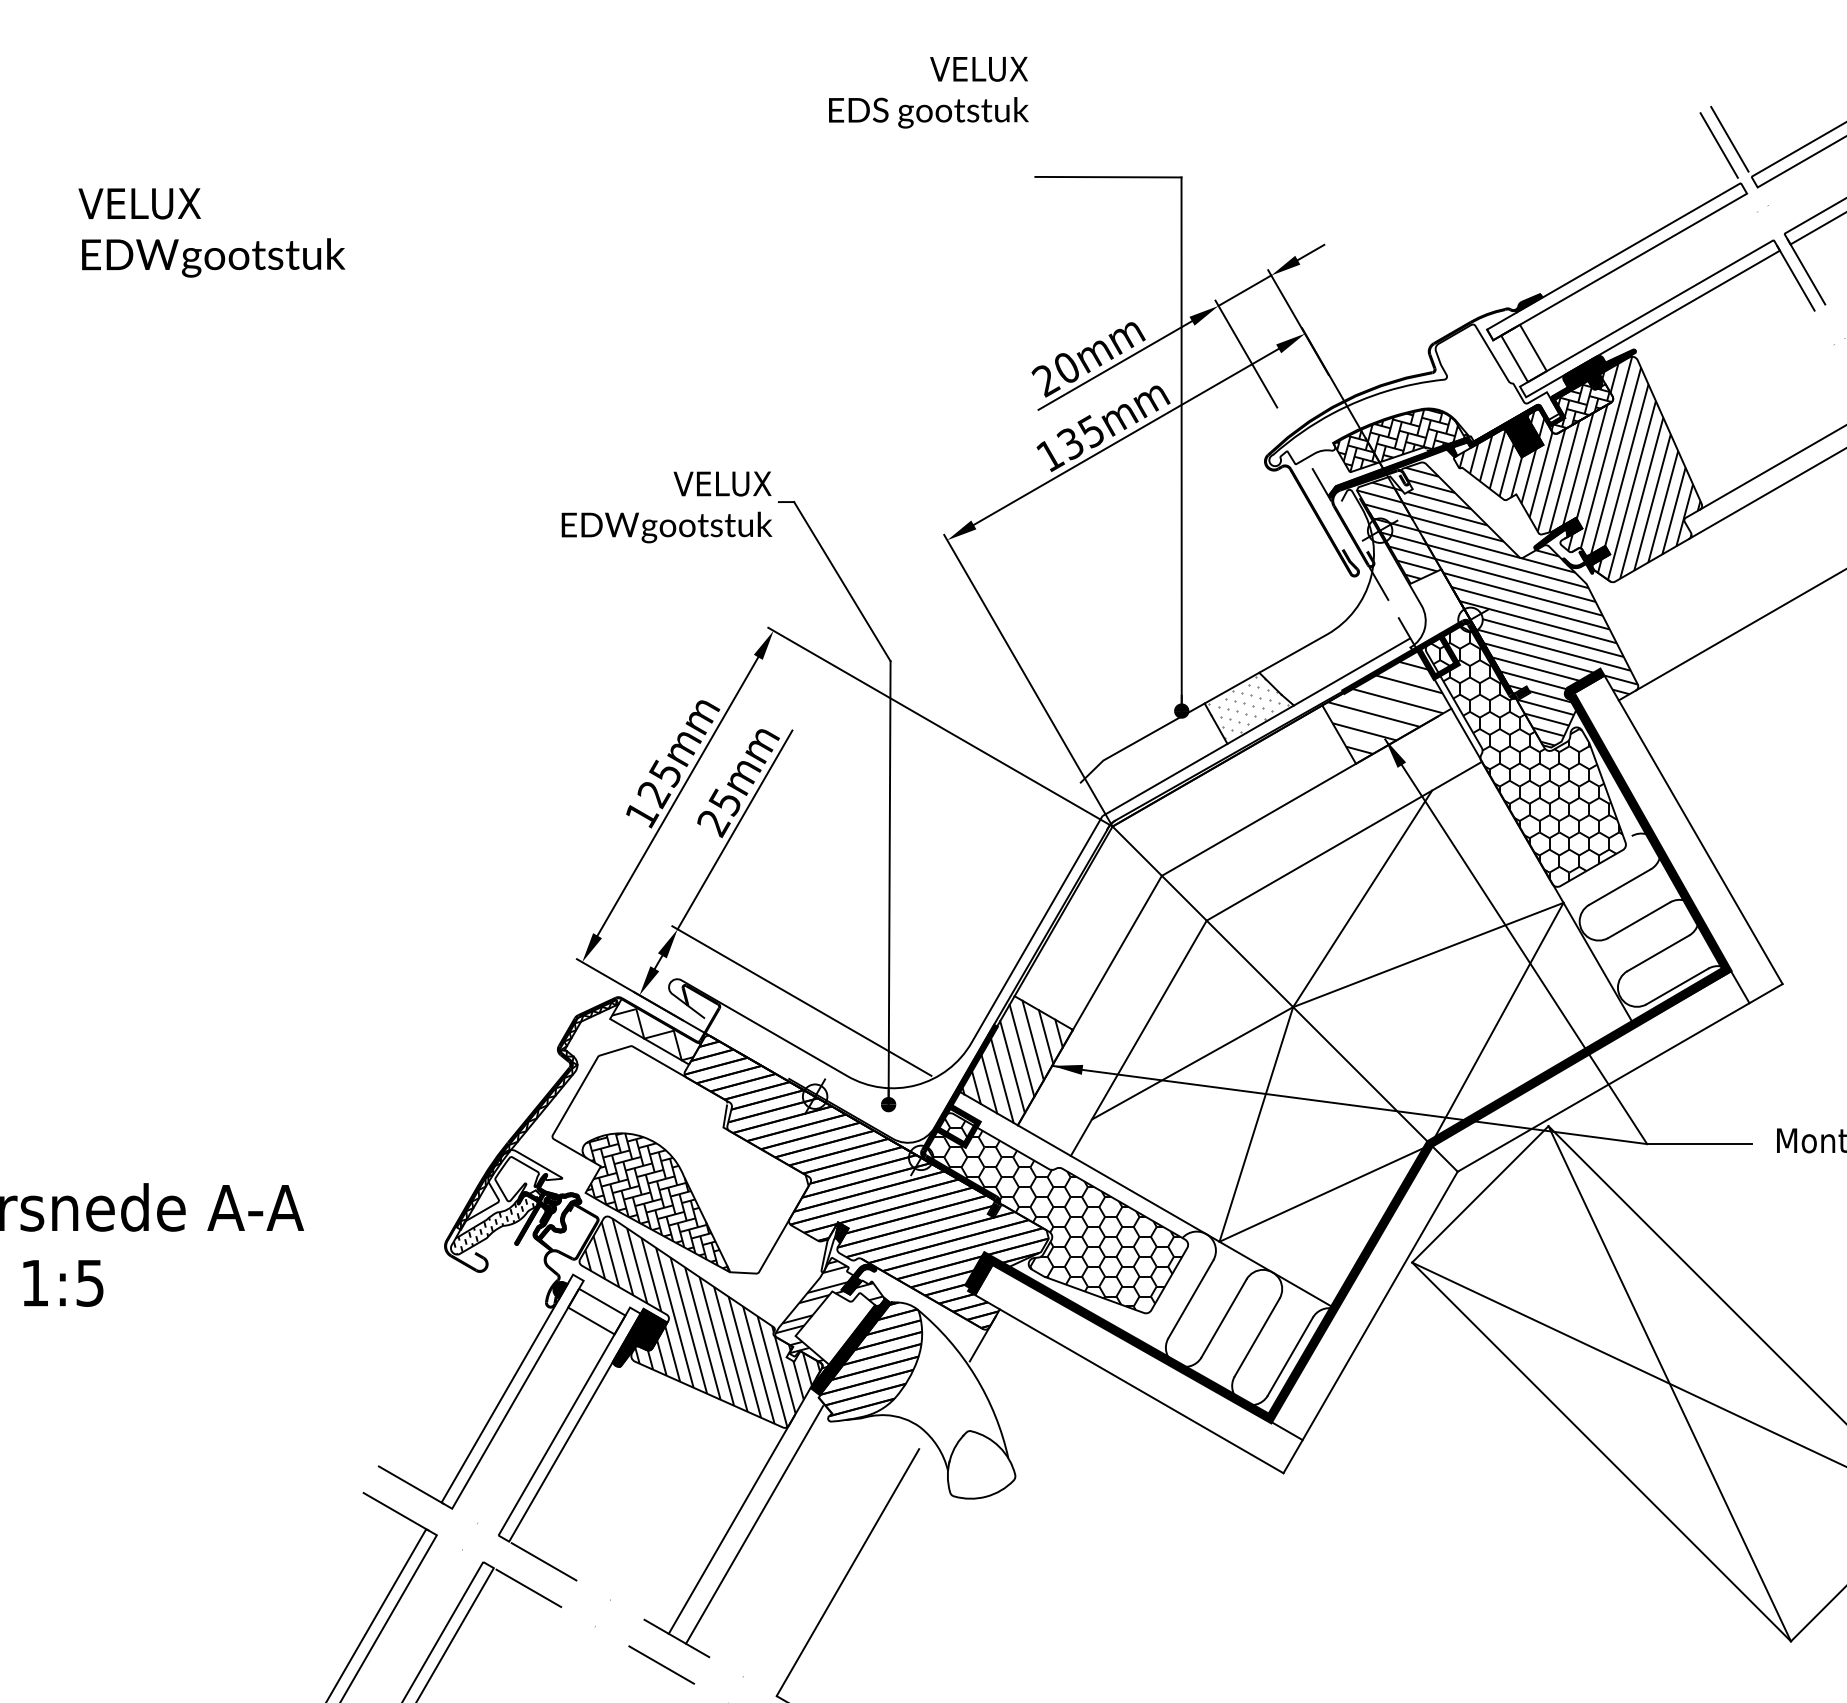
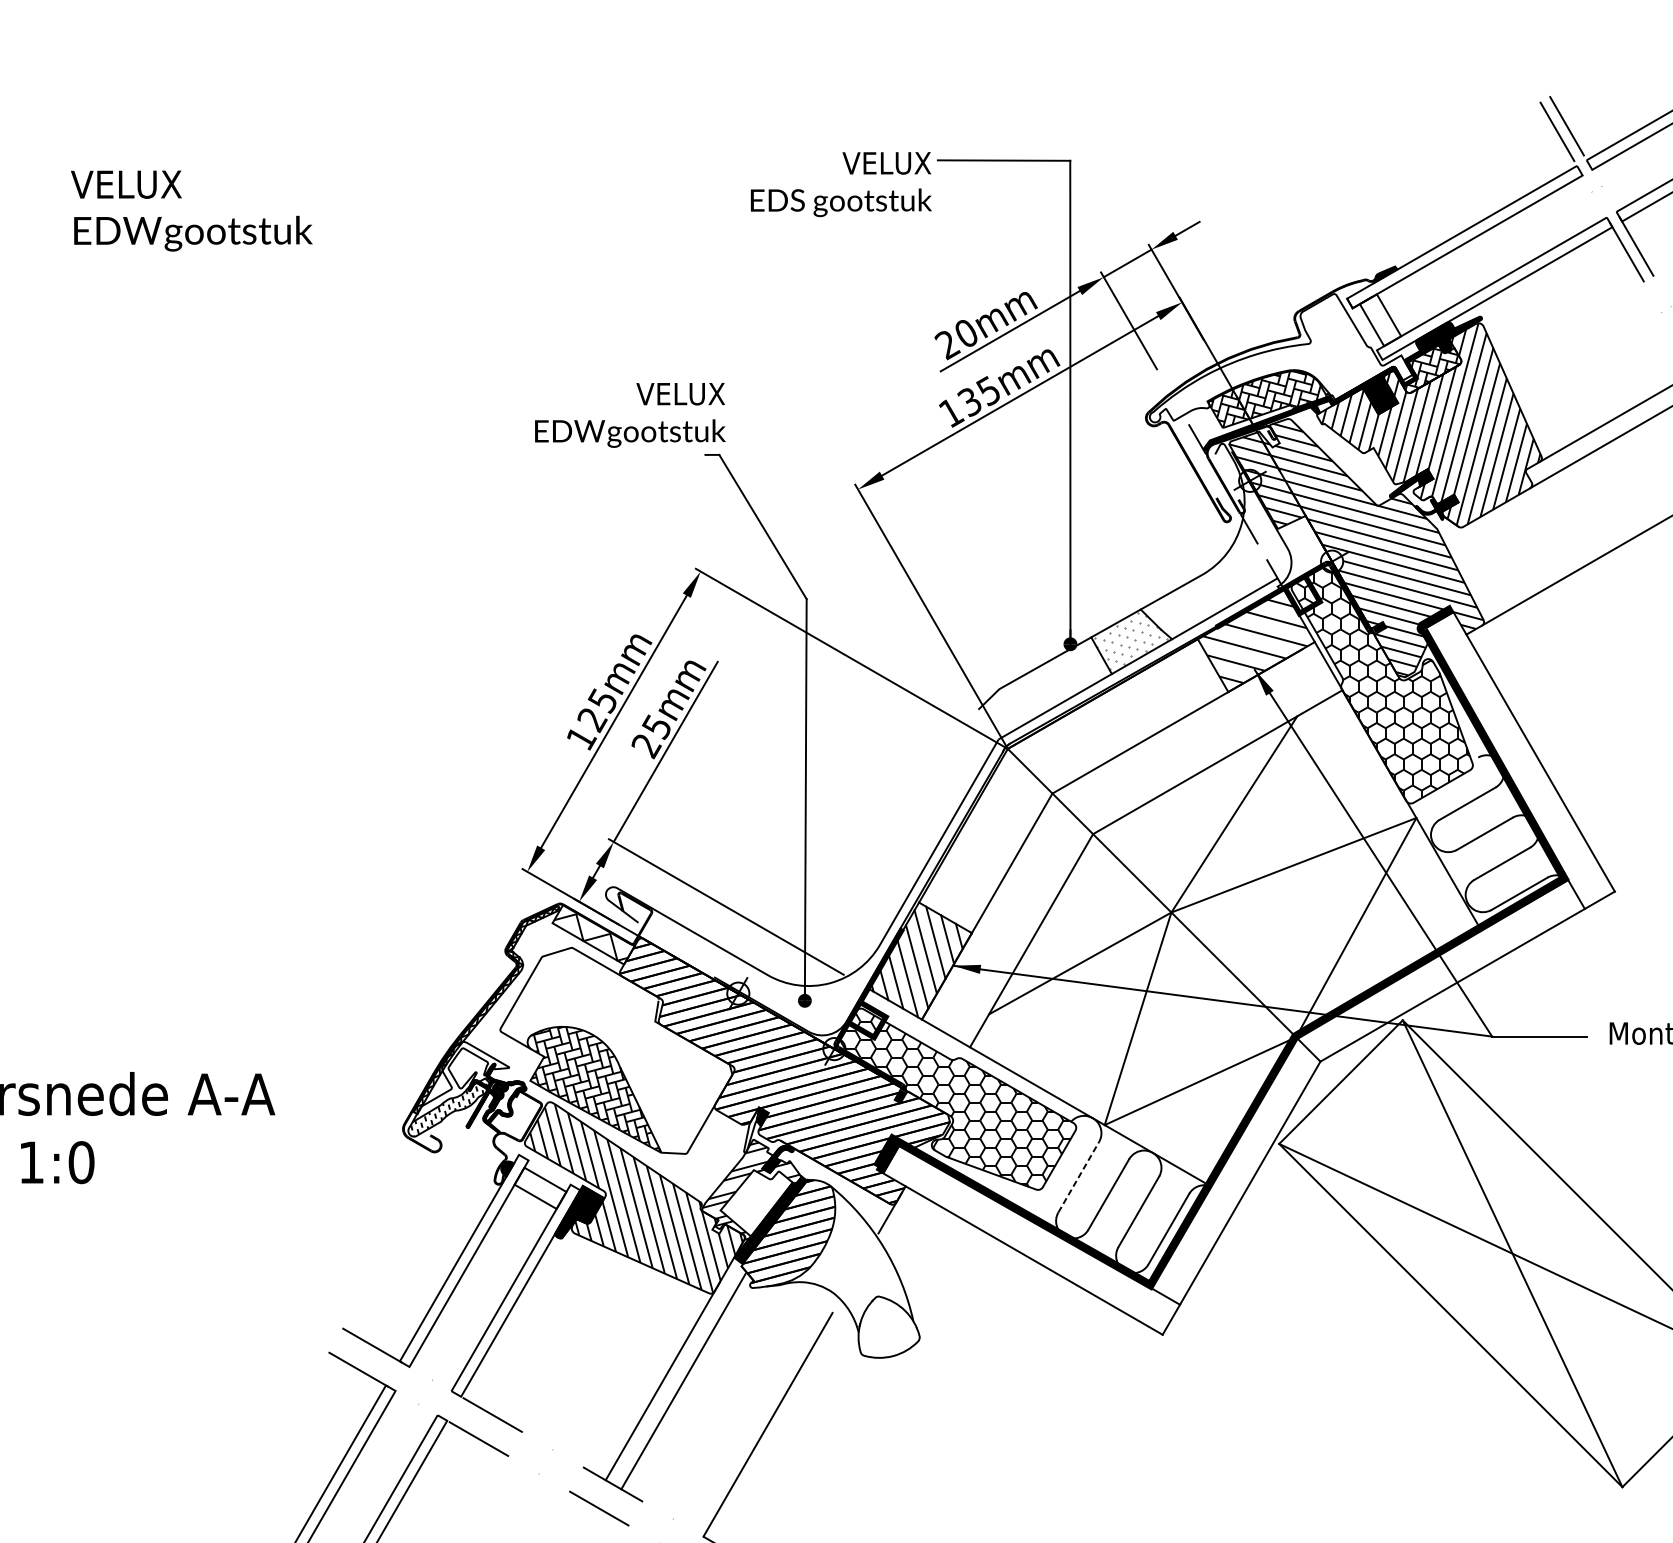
text: (928, 92) -> (841, 184), moved
text: (666, 507) -> (629, 415), moved
text: (90, 1282) -> (81, 1161), 1:5 -> 1:0
line: (1190, 1299) -> (1078, 1177), solid -> dashed

